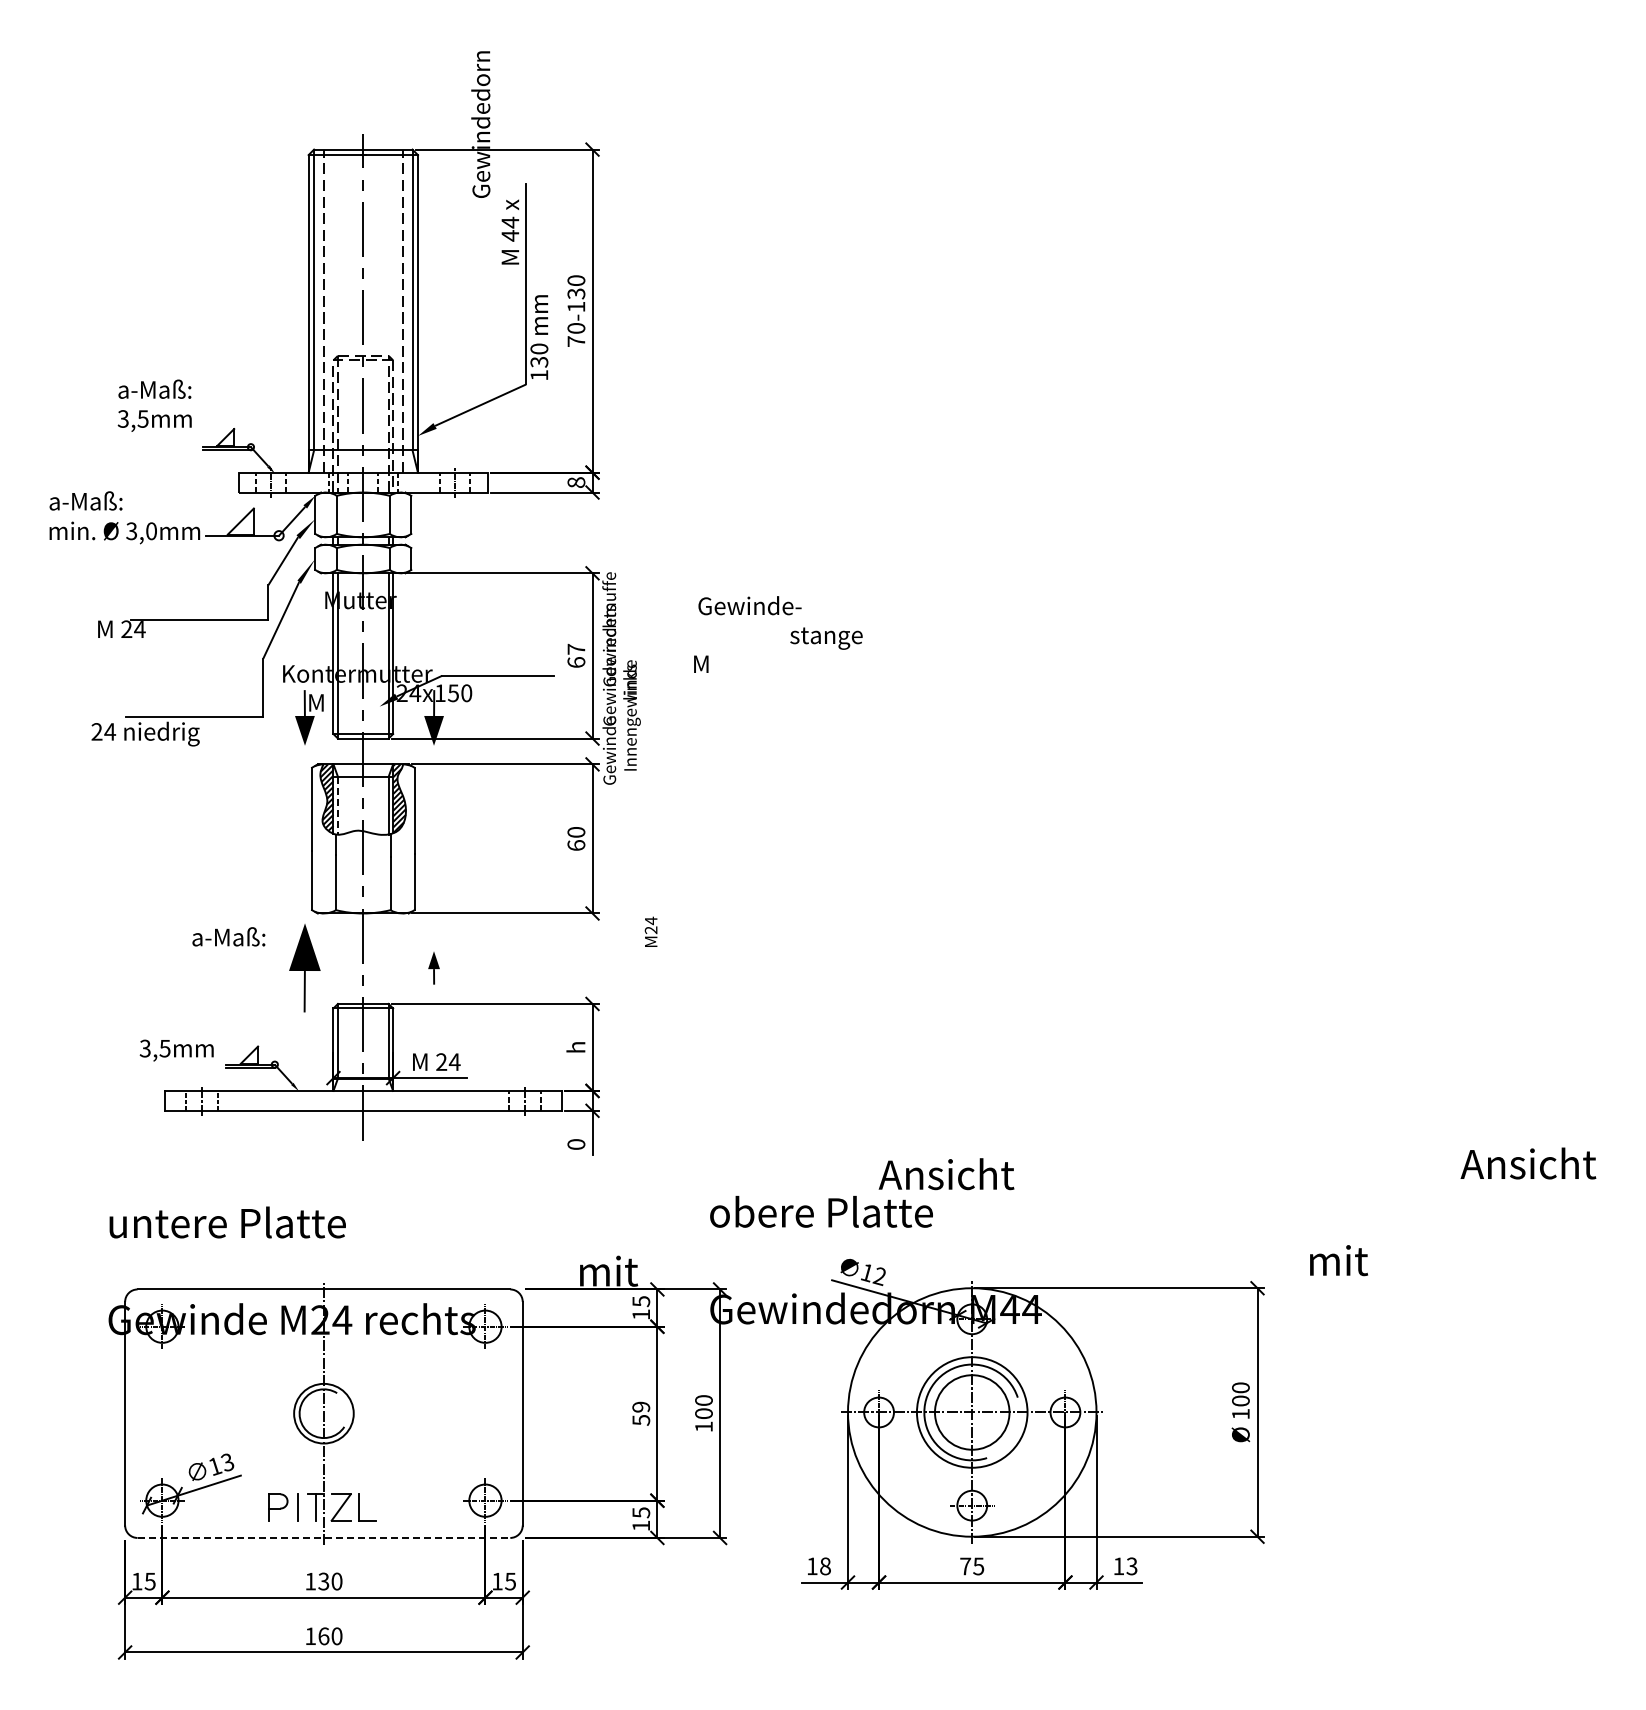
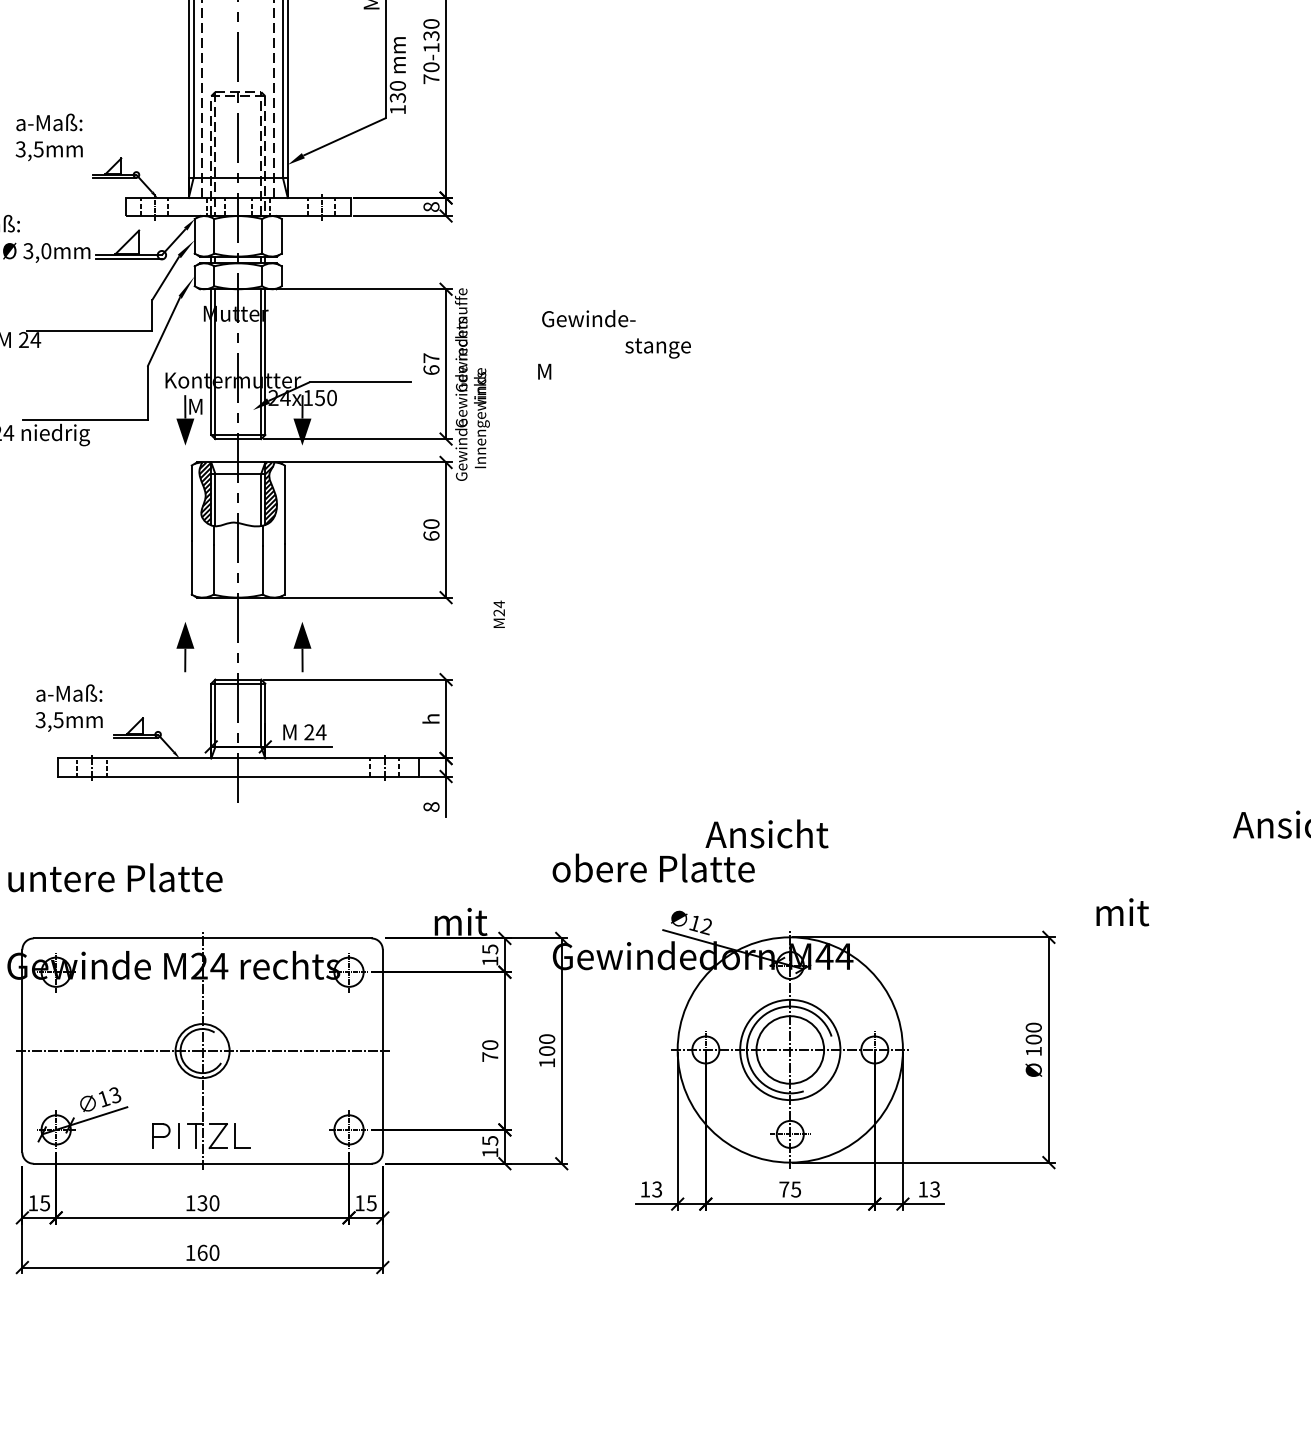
line: (242, 540) -> (128, 259), added
line: (337, 805) -> (214, 499), dashed -> solid
text: (228, 936) -> (68, 692), moved
part: (304, 967) -> (184, 646), size x0.62
part: (433, 967) -> (301, 646), size x1.67
text: (576, 1144) -> (431, 807), 0 -> 8
line: (323, 1413) -> (202, 1050), added
text: (641, 1413) -> (490, 1050), 59 -> 70
line: (324, 1537) -> (203, 1163), dashed -> solid
text: (825, 1566) -> (657, 1189), 18 -> 13

